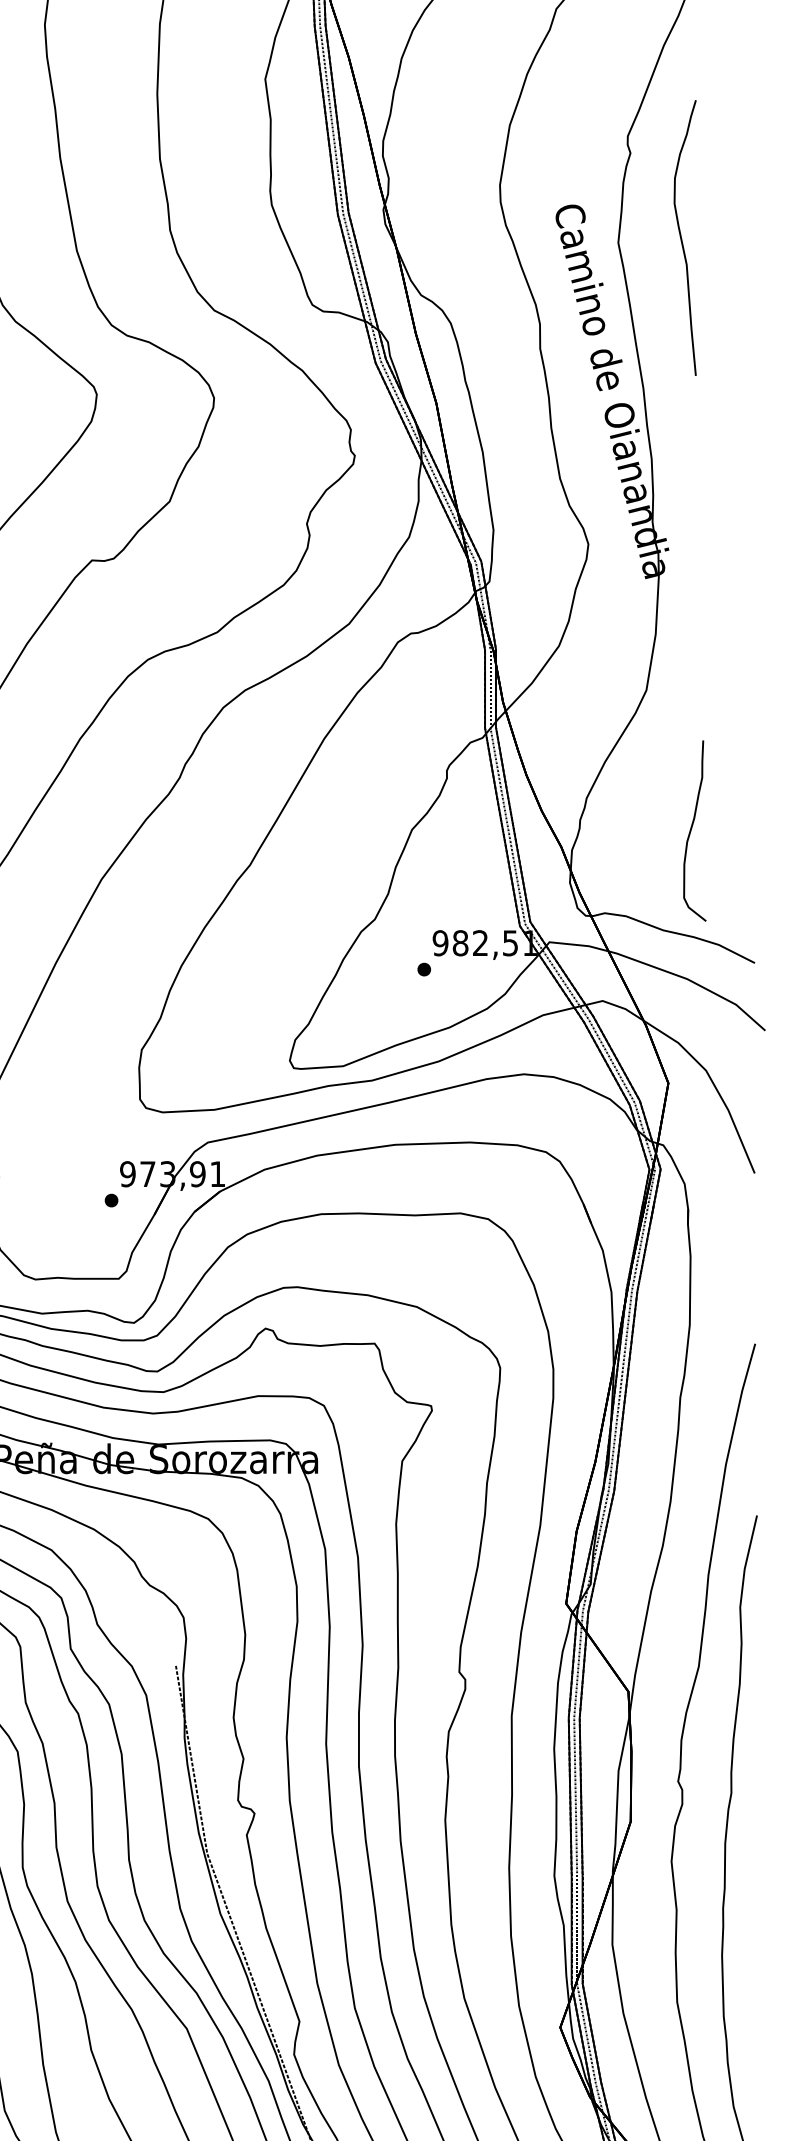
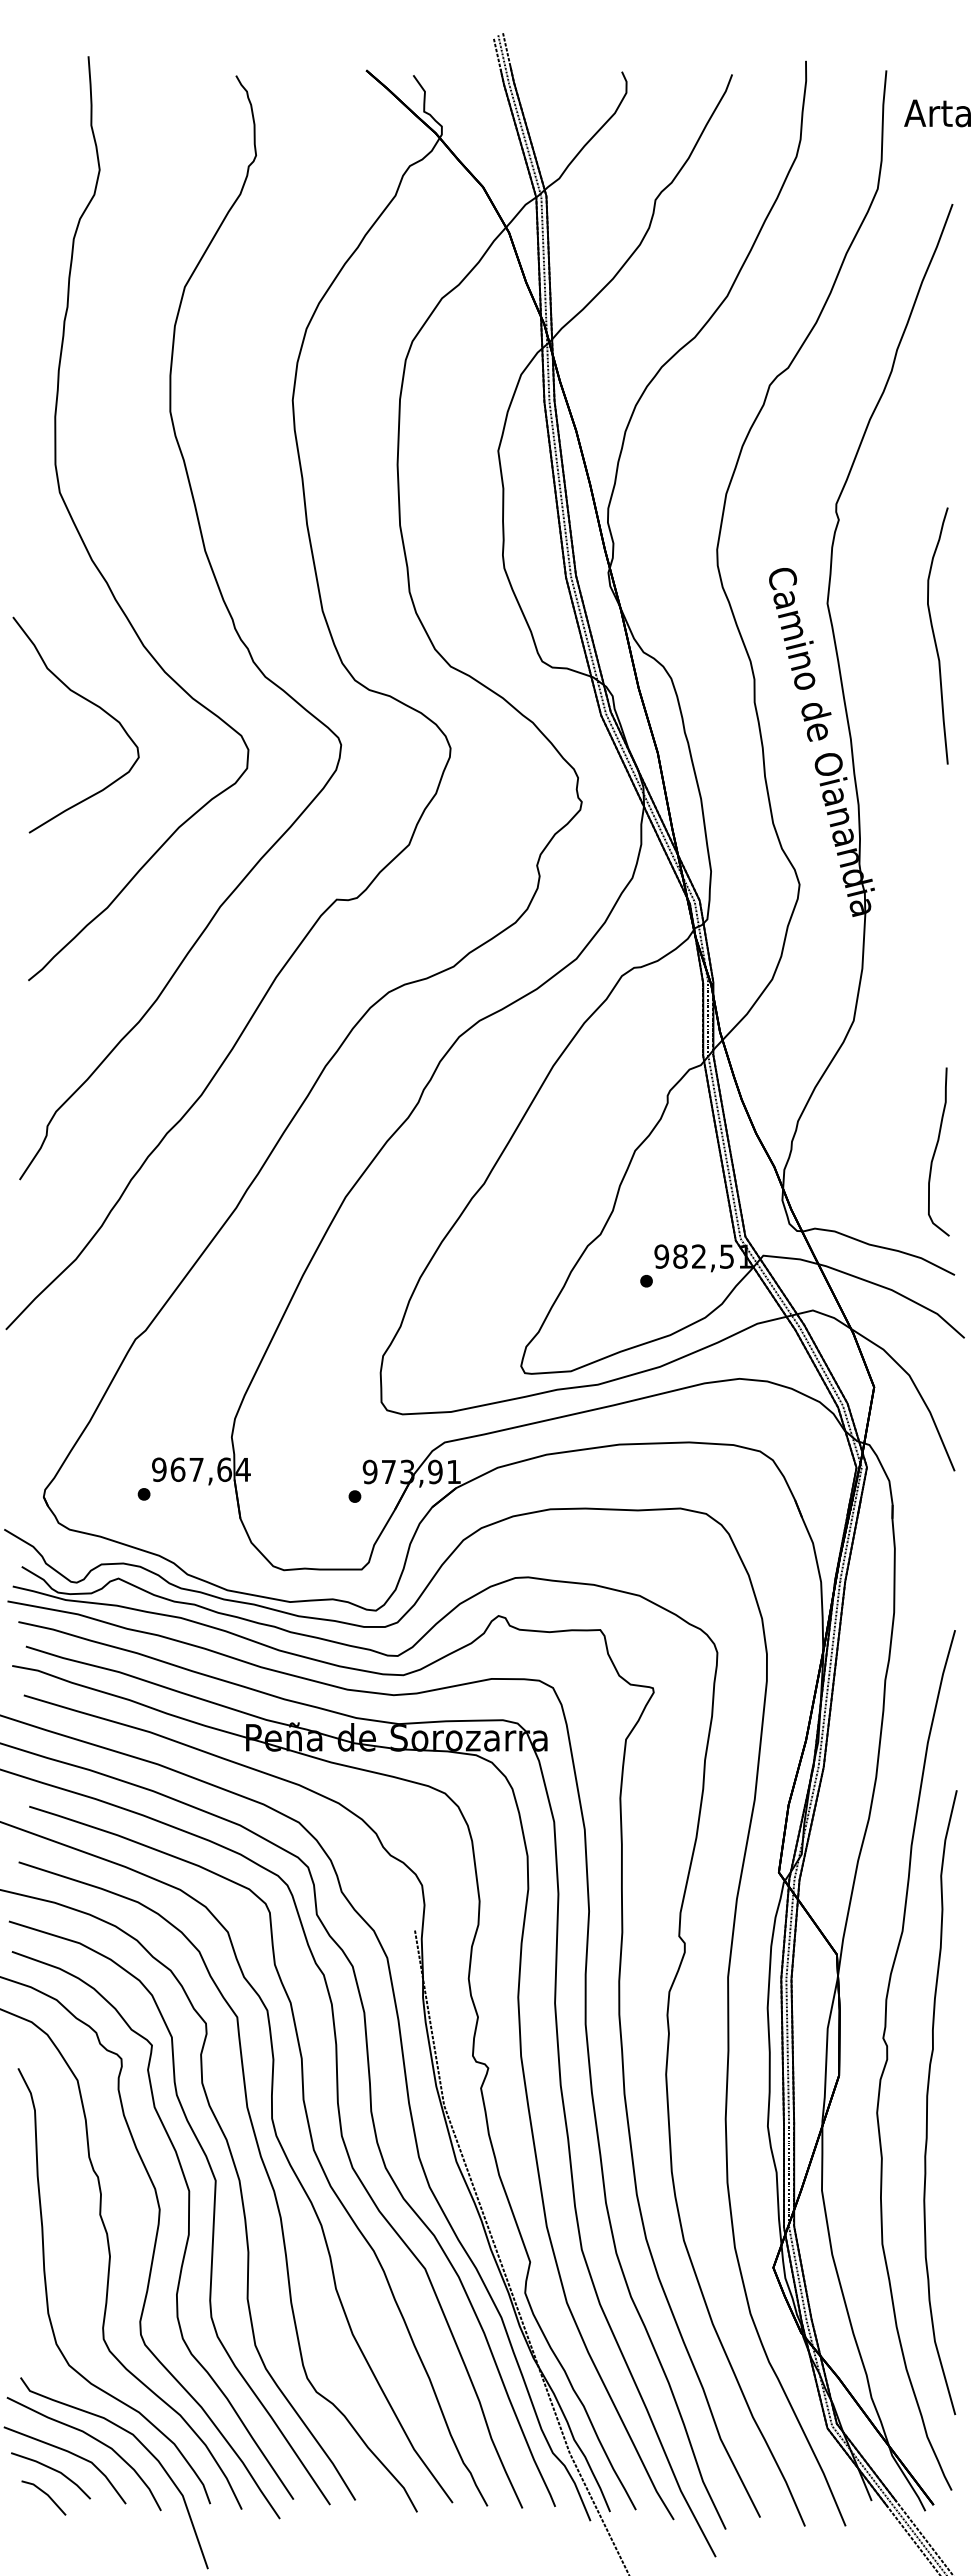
curve: (682, 239) -> (935, 637), moved
curve: (692, 829) -> (936, 1150), moved

